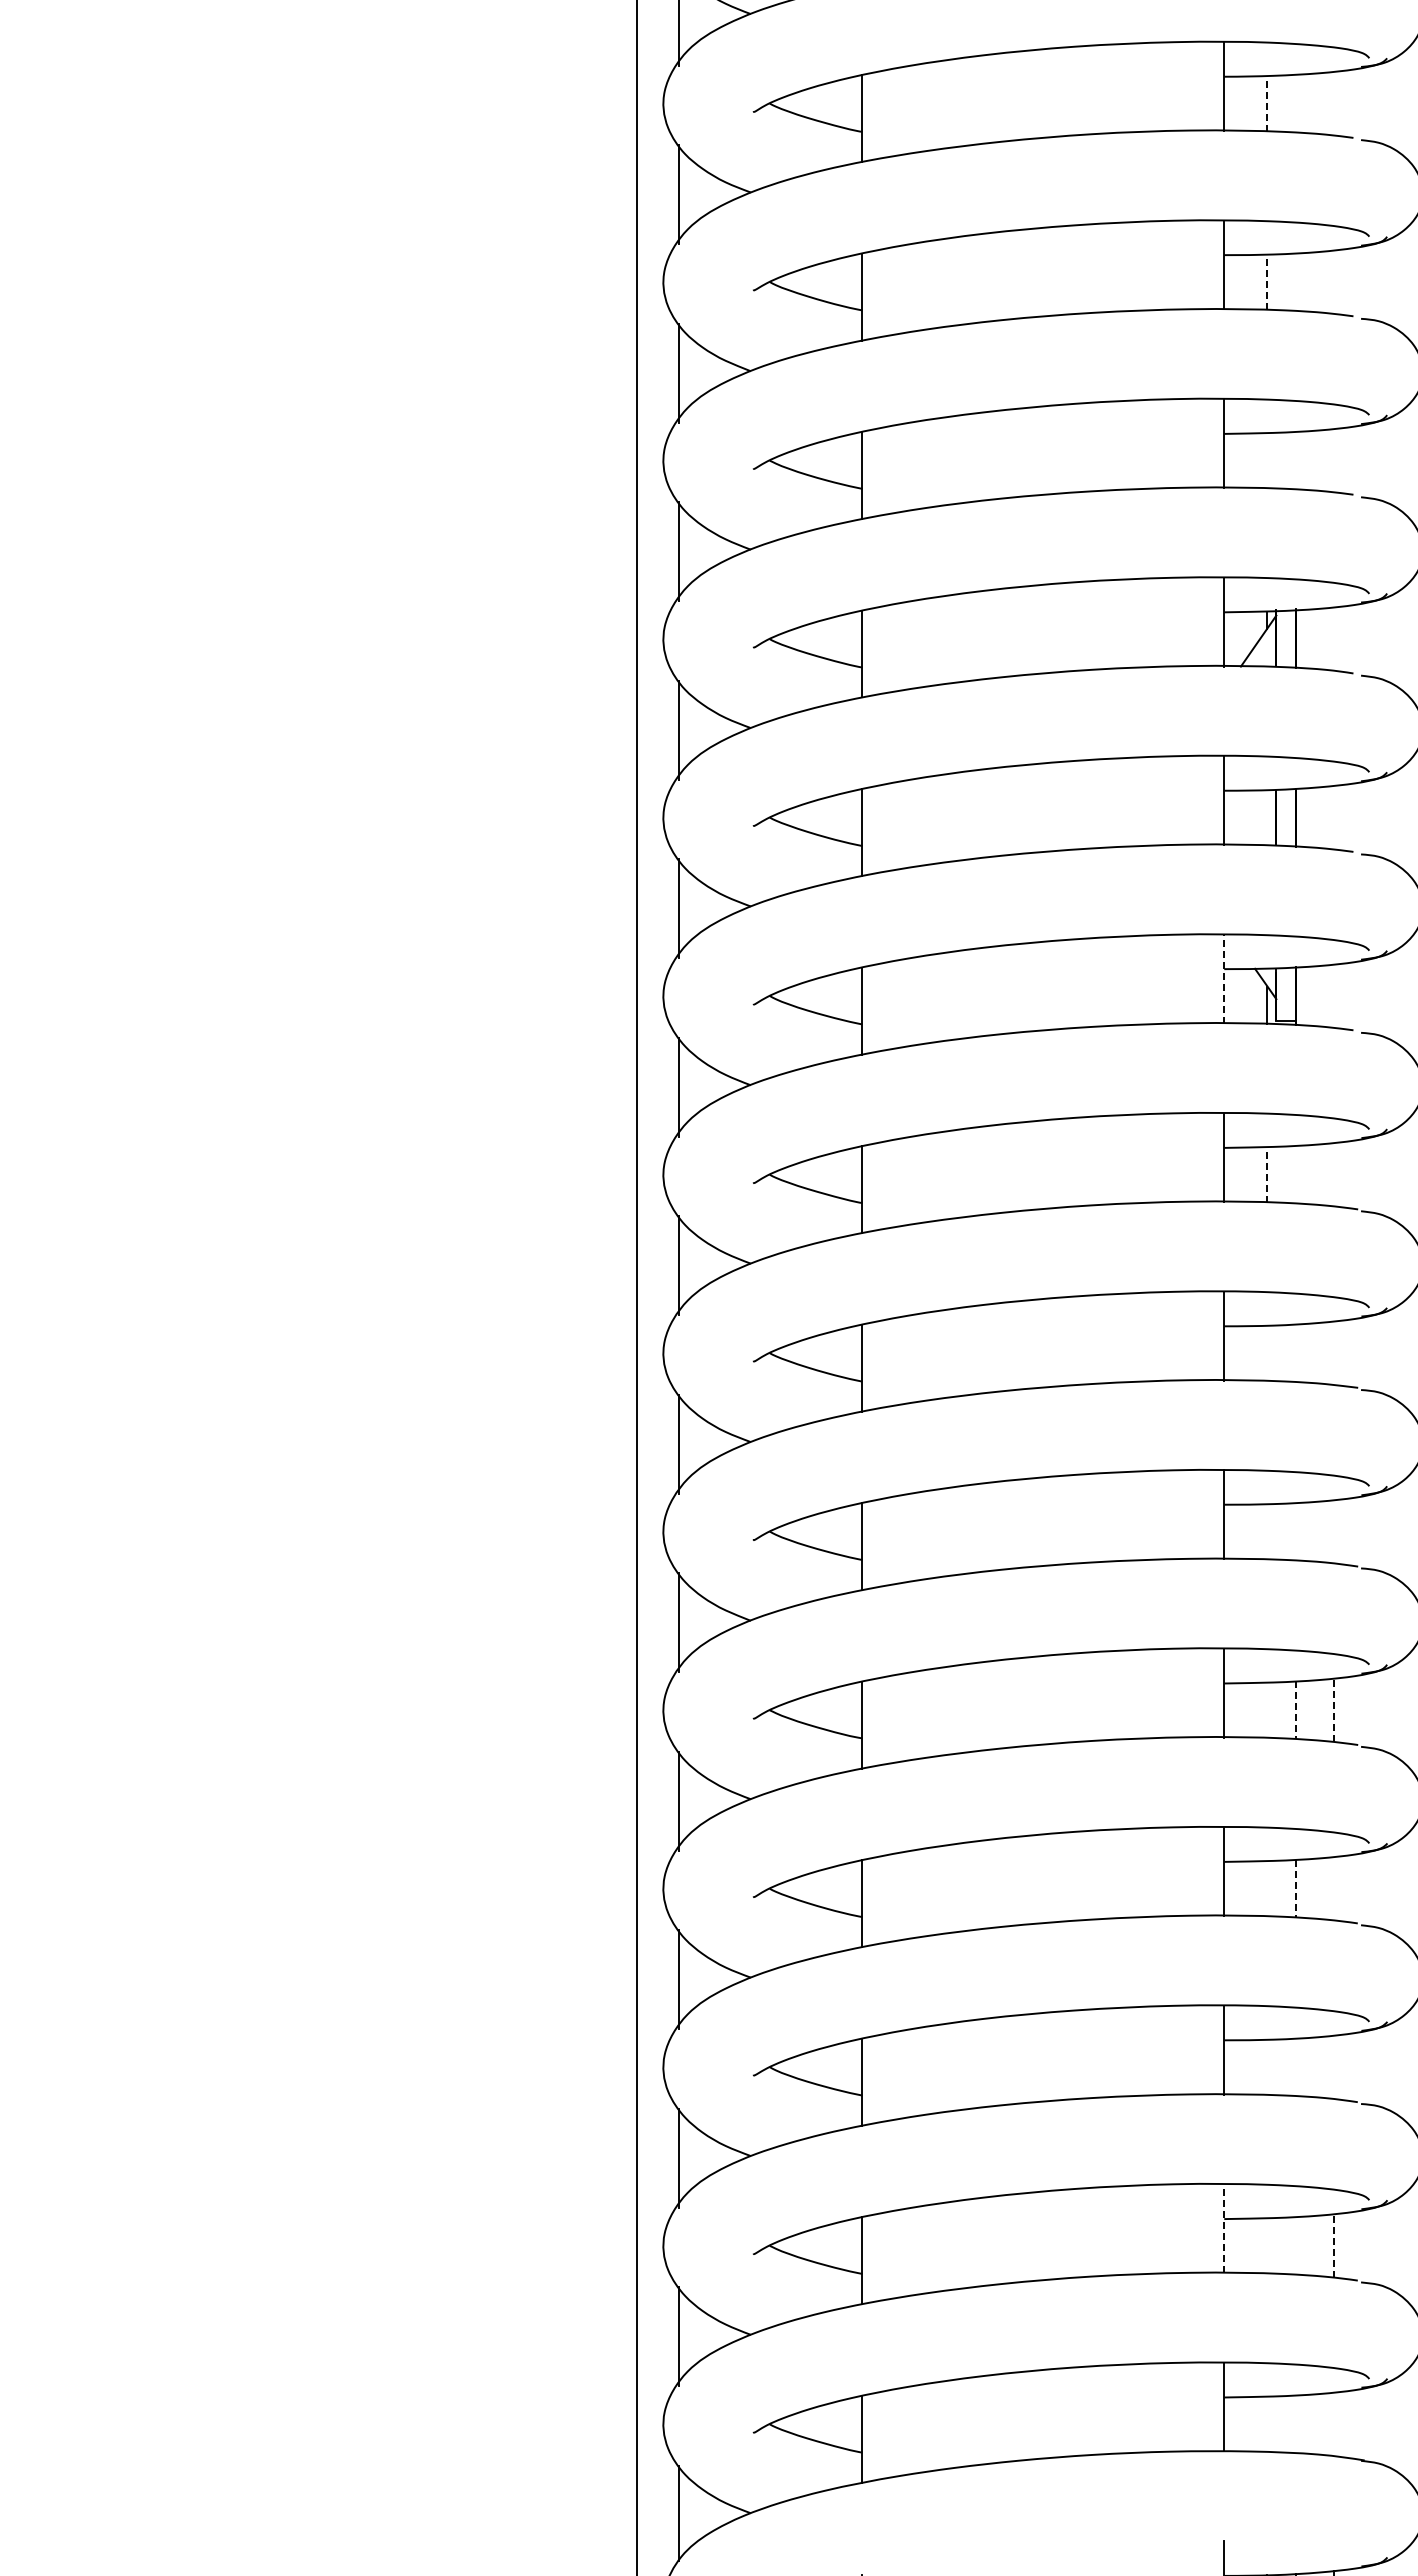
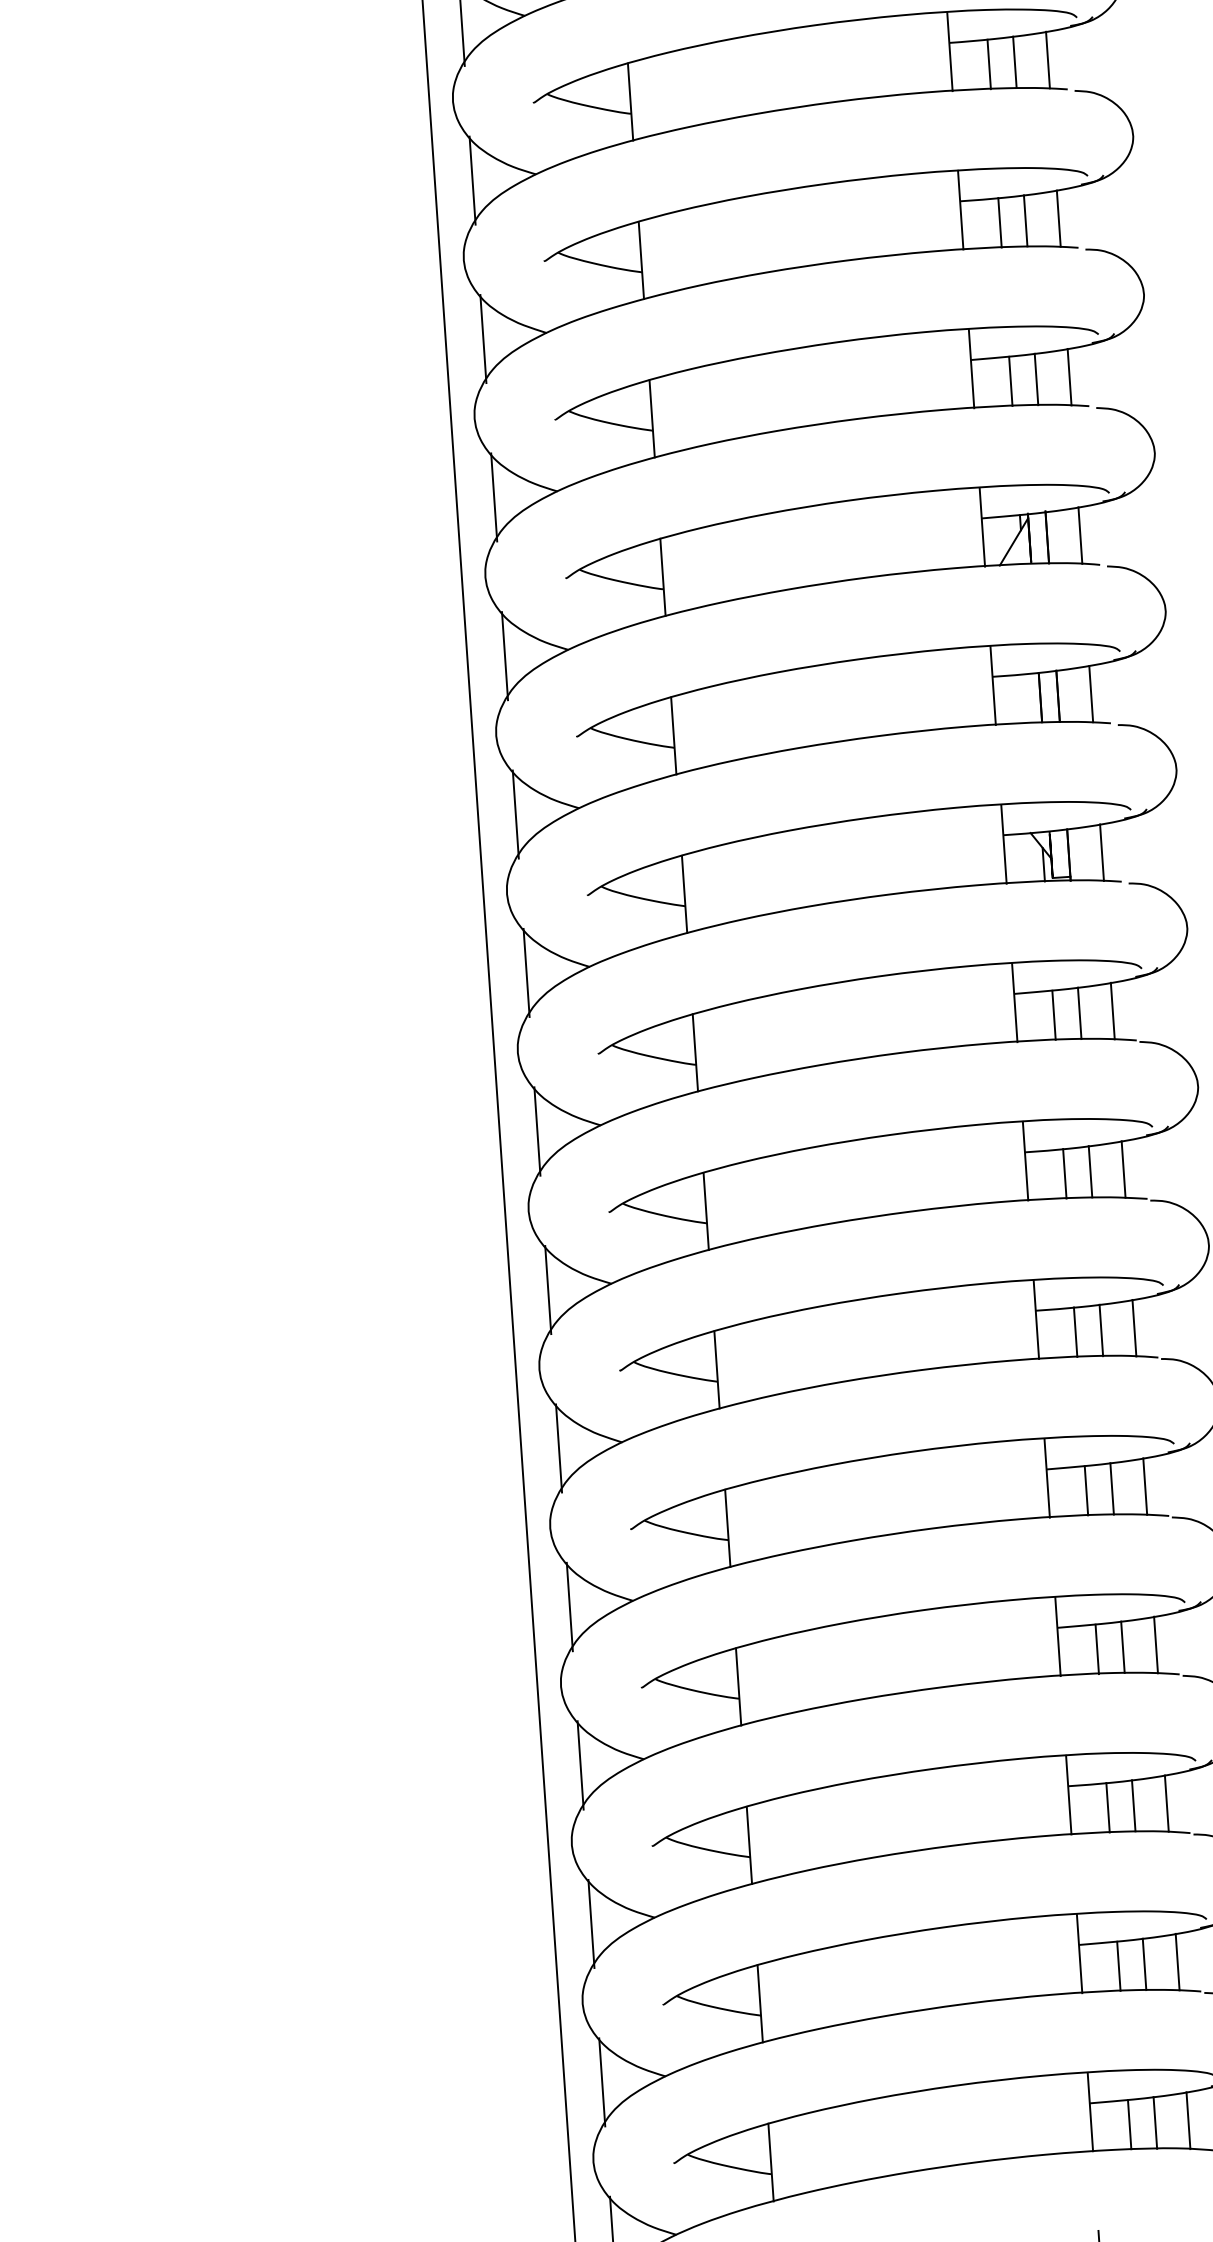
line: (1267, 103) -> (989, 64), dashed -> solid
line: (1296, 103) -> (1015, 62), added
line: (1333, 103) -> (1047, 60), added
line: (1296, 281) -> (1025, 220), added
line: (1333, 281) -> (1058, 218), added
line: (1267, 282) -> (1000, 222), dashed -> solid
line: (1267, 460) -> (1010, 381), added
line: (1296, 460) -> (1036, 379), added
line: (1333, 460) -> (1069, 377), added
line: (1333, 638) -> (1080, 535), added
line: (1333, 817) -> (1091, 693), added
line: (1224, 978) -> (1004, 843), dashed -> solid
line: (1333, 996) -> (1101, 852), added
line: (1267, 1174) -> (1054, 1014), dashed -> solid
line: (1296, 1174) -> (1079, 1013), added
line: (1333, 1174) -> (1112, 1010), added
line: (1333, 1352) -> (1123, 1168), added
line: (1267, 1353) -> (1064, 1173), added
line: (1296, 1353) -> (1090, 1172), added
line: (1267, 1531) -> (1075, 1331), added
line: (1296, 1531) -> (1101, 1330), added
line: (1333, 1531) -> (1134, 1327), added
line: (1267, 1710) -> (1086, 1490), added
line: (1296, 1710) -> (1112, 1489), dashed -> solid
line: (1333, 1710) -> (1145, 1486), dashed -> solid
line: (1267, 1888) -> (1097, 1648), added
line: (1296, 1888) -> (1123, 1647), dashed -> solid
line: (1333, 1888) -> (1155, 1644), added
line: (1333, 2066) -> (1166, 1802), added
line: (1267, 2067) -> (1108, 1807), added
line: (1296, 2067) -> (1133, 1806), added
line: (1224, 2228) -> (1079, 1953), dashed -> solid
line: (1267, 2245) -> (1118, 1965), added
line: (1296, 2245) -> (1144, 1964), added
line: (1333, 2245) -> (1177, 1961), dashed -> solid
line: (1267, 2424) -> (1129, 2124), added
line: (1296, 2424) -> (1155, 2122), added
line: (1333, 2424) -> (1188, 2120), added

